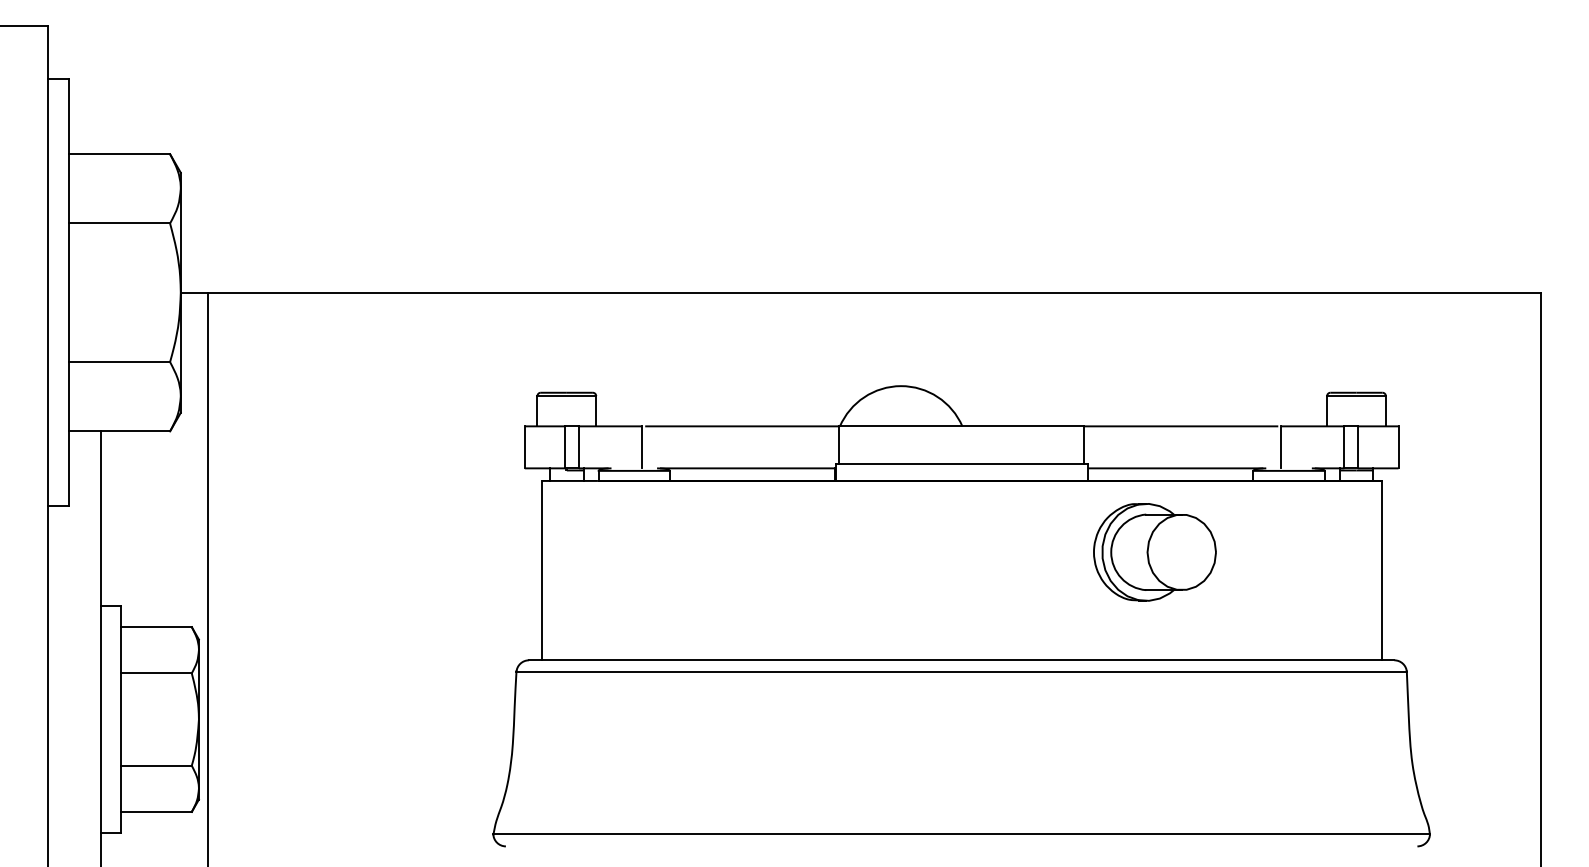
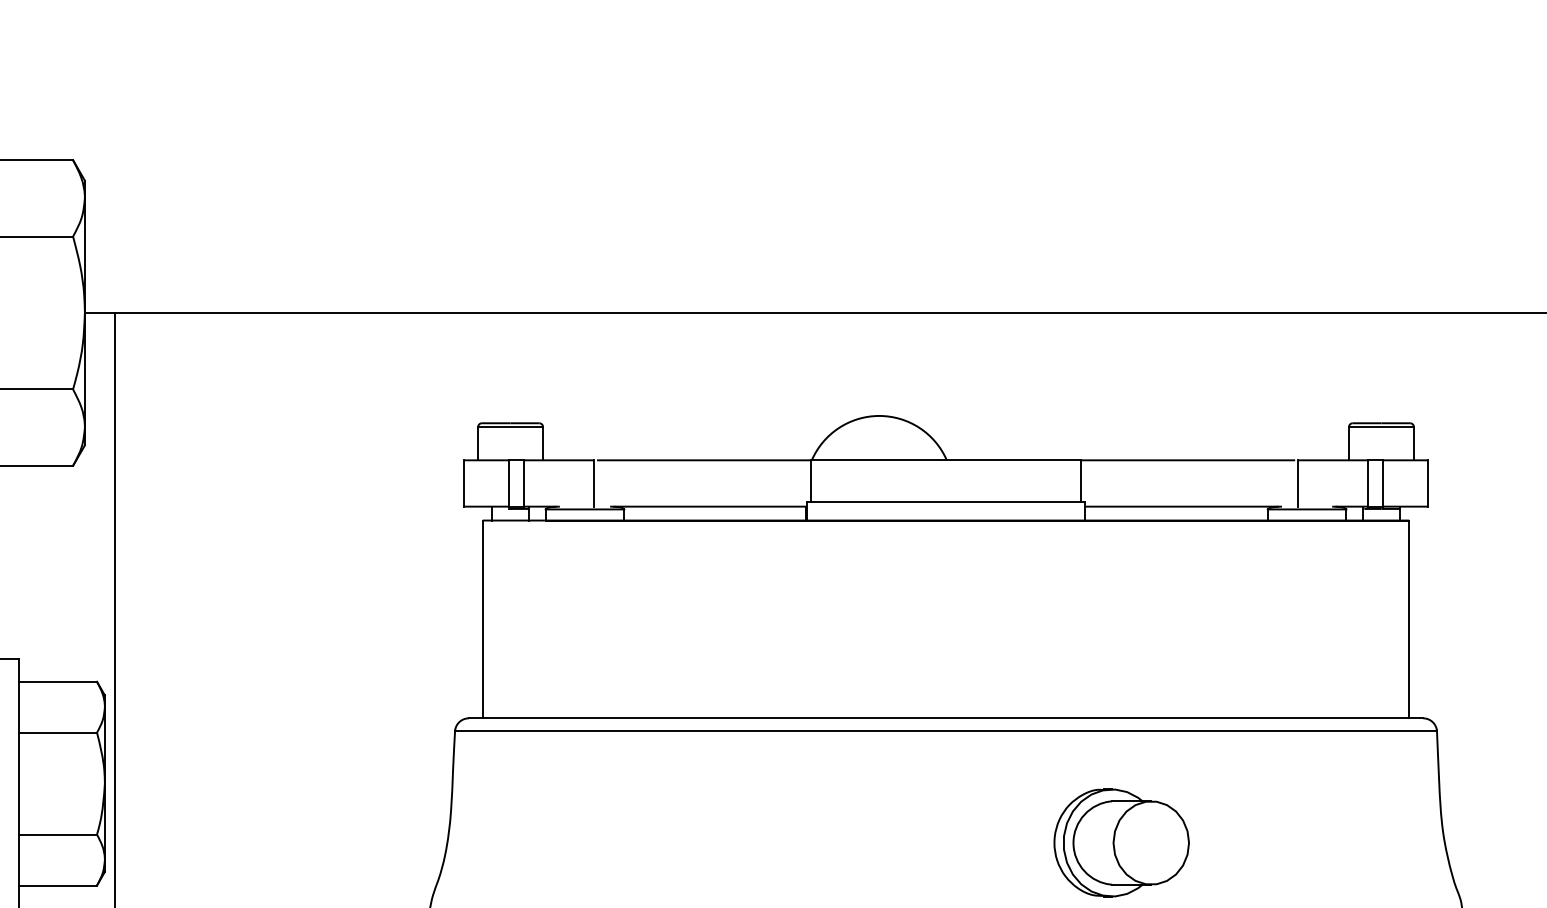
part: (1154, 552) -> (1121, 843), moved

